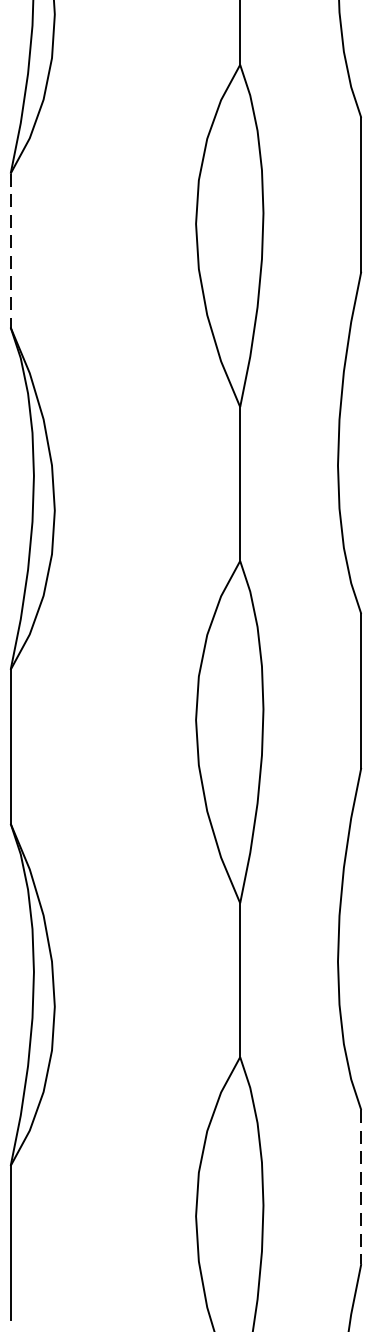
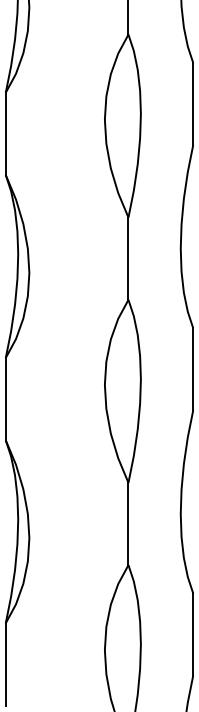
line: (10, 251) -> (5, 134), dashed -> solid
line: (361, 1188) -> (193, 635), dashed -> solid

